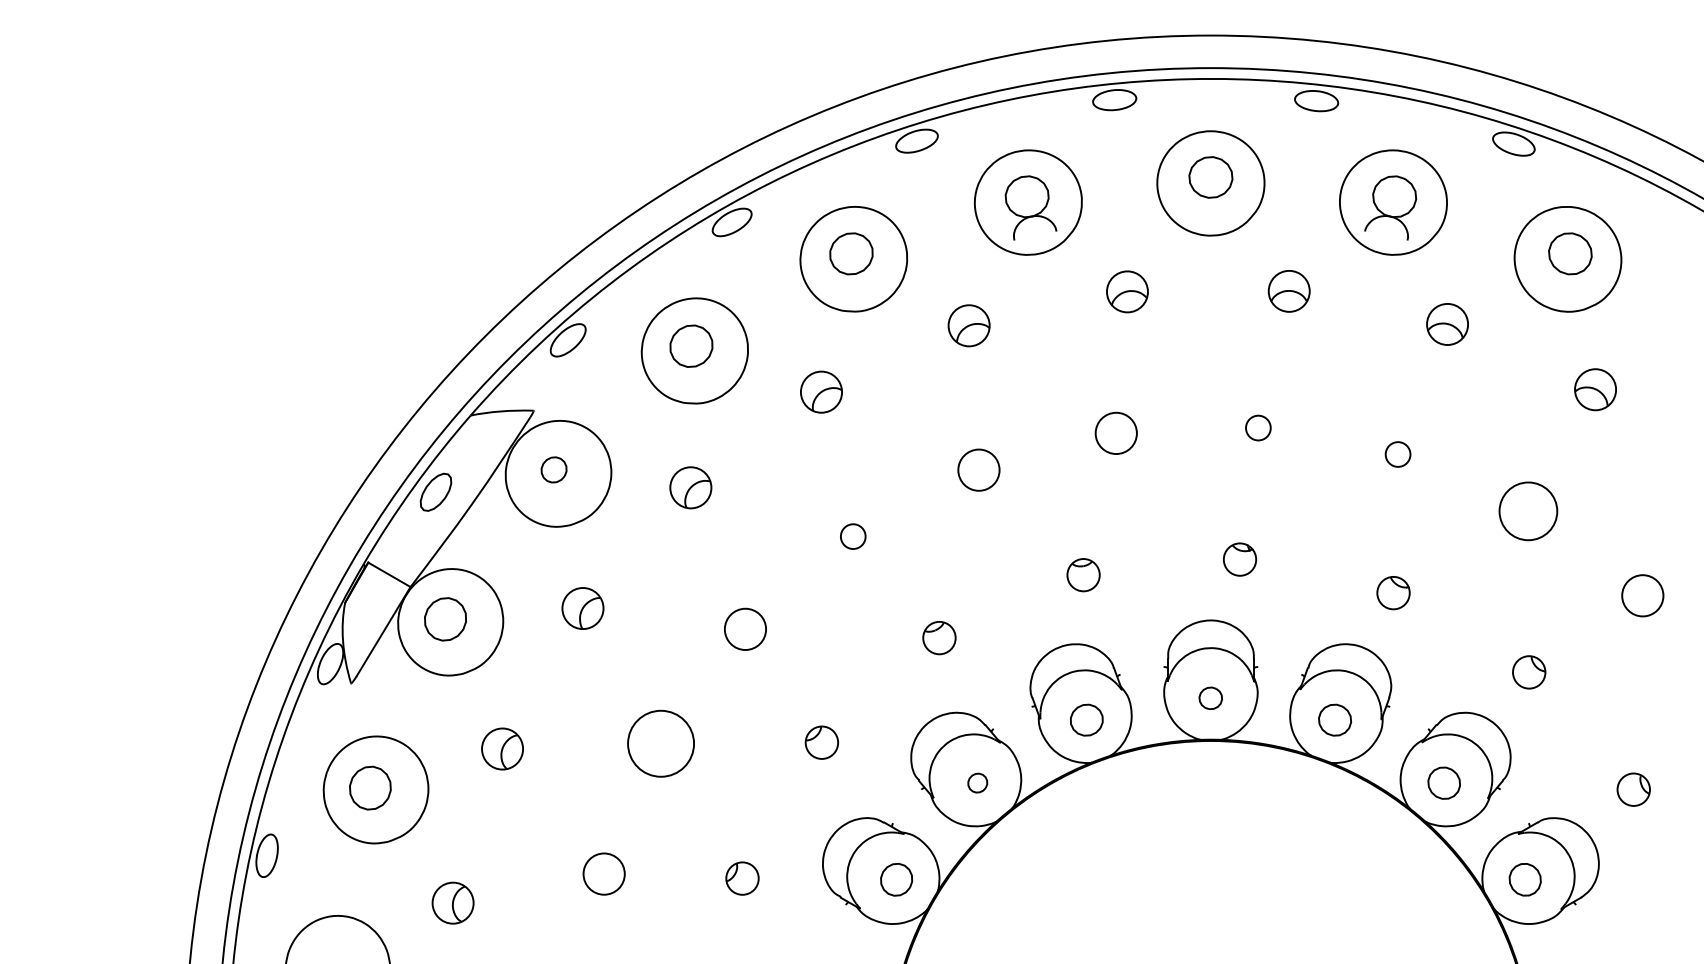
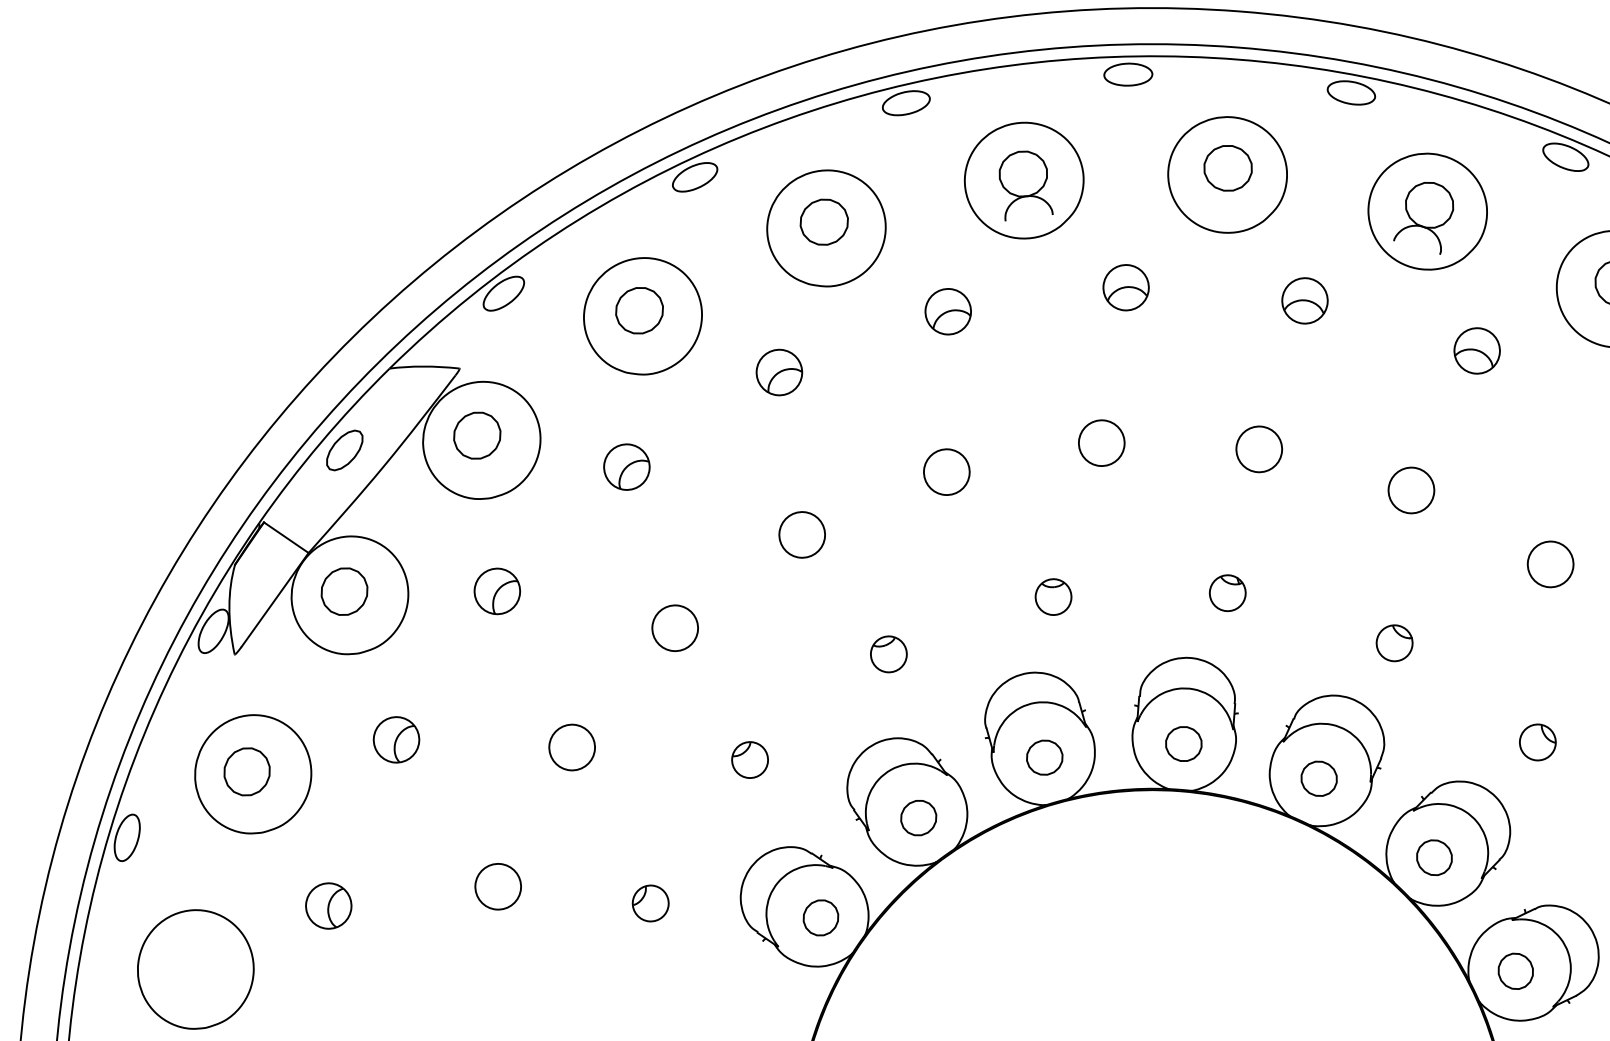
circle: (1258, 427) -> (1259, 448), size x1.67
circle: (1397, 454) -> (1410, 490), size x1.67
part: (553, 469) -> (476, 435), size x1.67
circle: (1528, 510) -> (1550, 563), size x0.71
circle: (852, 536) -> (801, 534), size x1.67
part: (1210, 698) -> (1183, 744), size x1.43
circle: (660, 743) -> (571, 747), size x0.62
part: (977, 782) -> (918, 817), size x1.67

